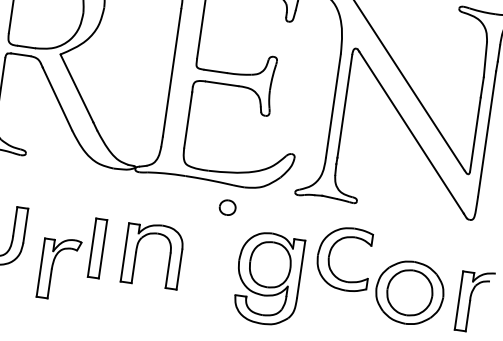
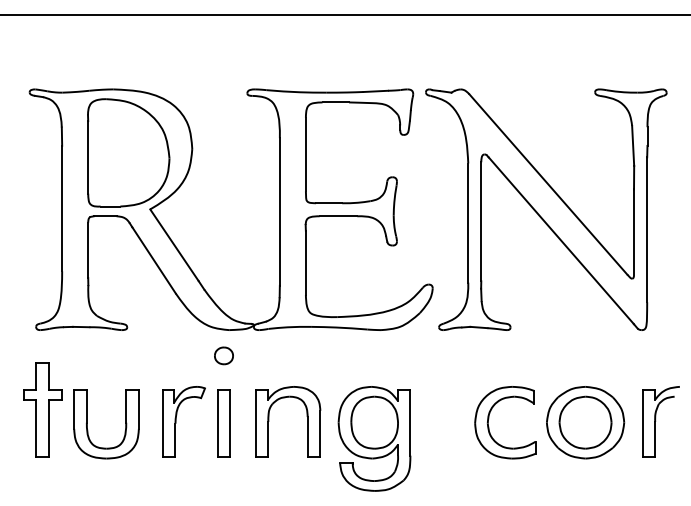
part: (227, 207) -> (223, 355), moved
part: (330, 253) -> (489, 418), moved
part: (52, 267) -> (176, 421), moved
part: (268, 278) -> (374, 438), moved

